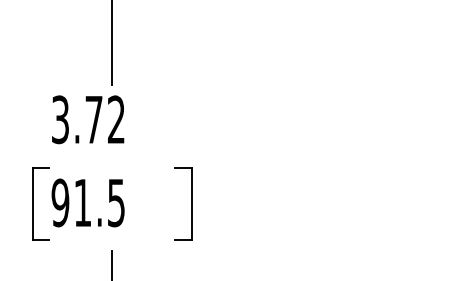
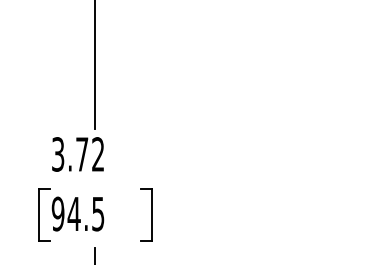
text: (81, 202) -> (73, 213), 91.5 -> 94.5

